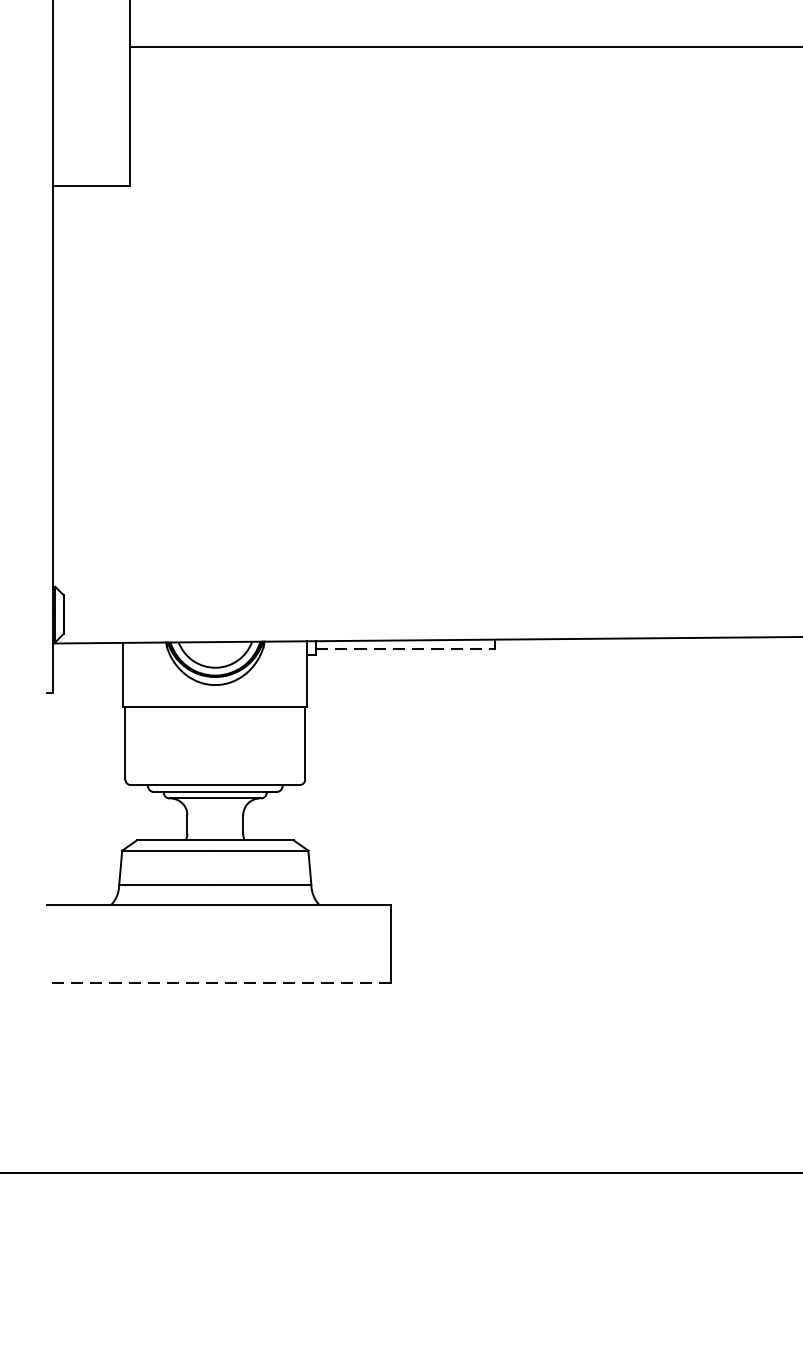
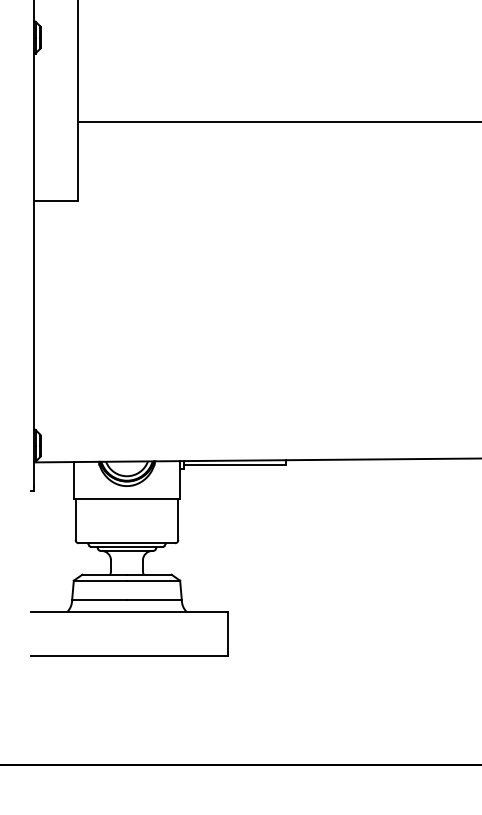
line: (405, 648) -> (235, 465), dashed -> solid
line: (217, 983) -> (128, 656), dashed -> solid

